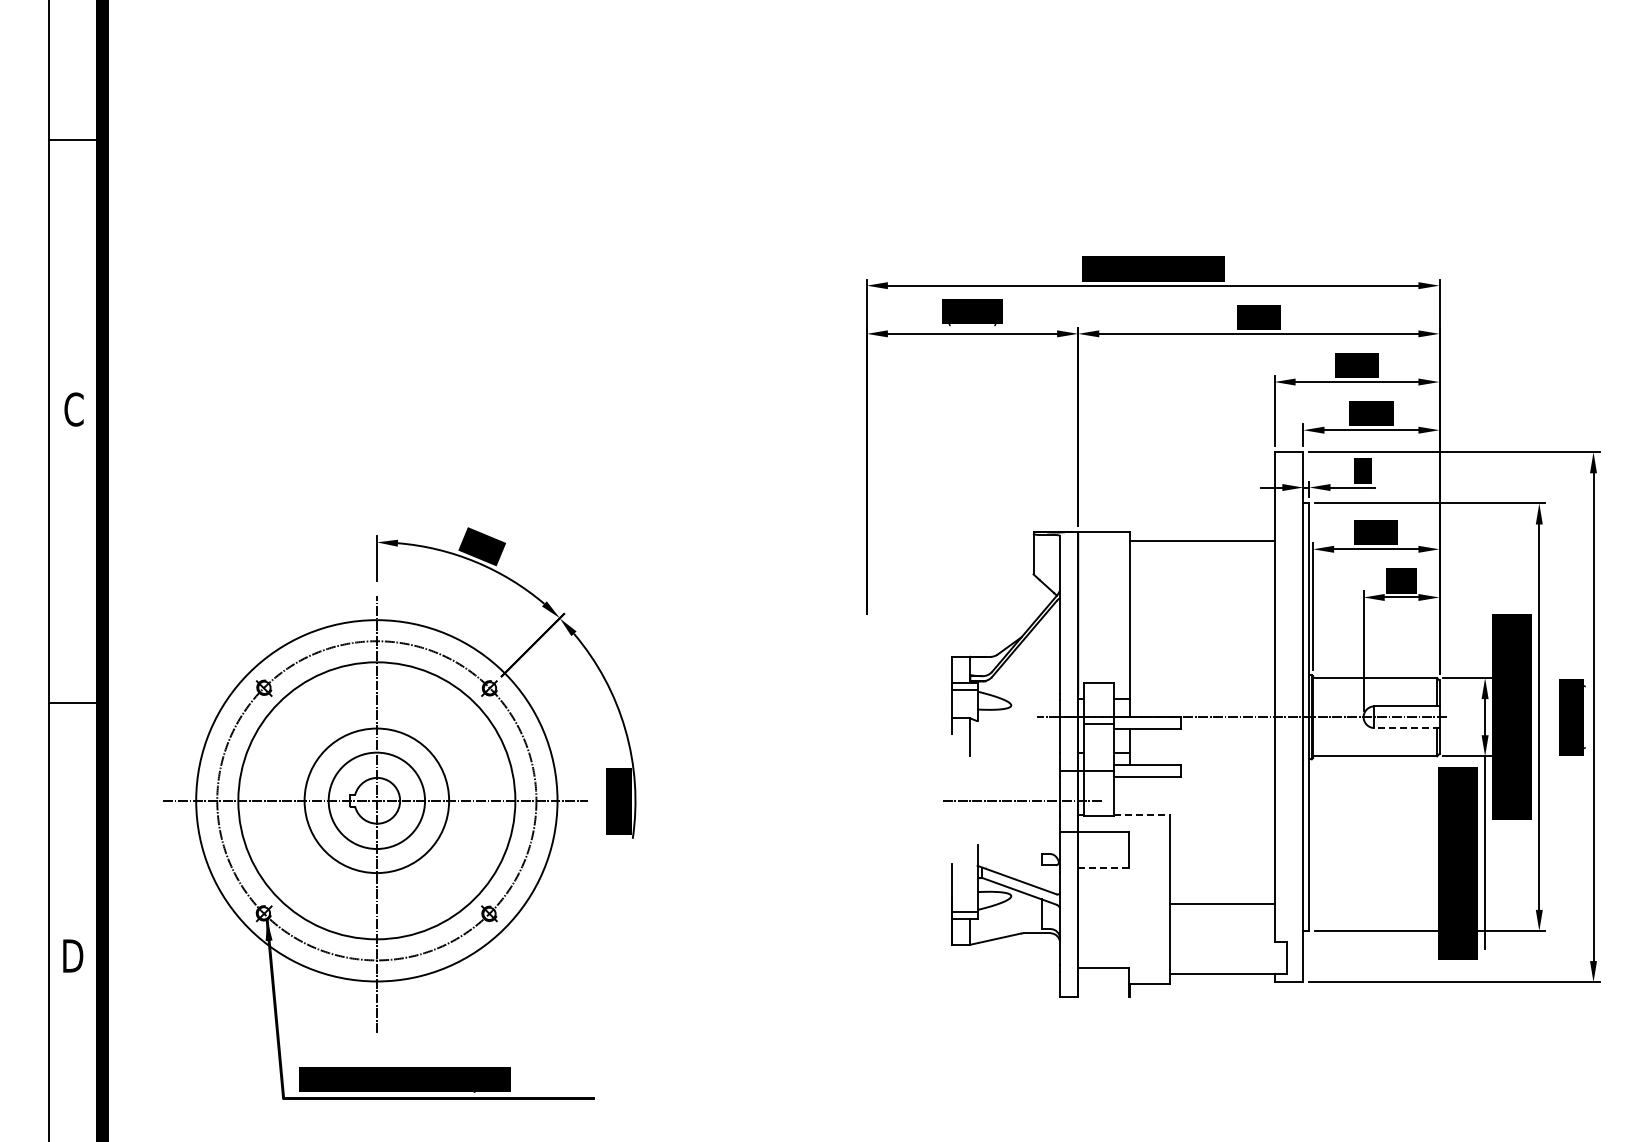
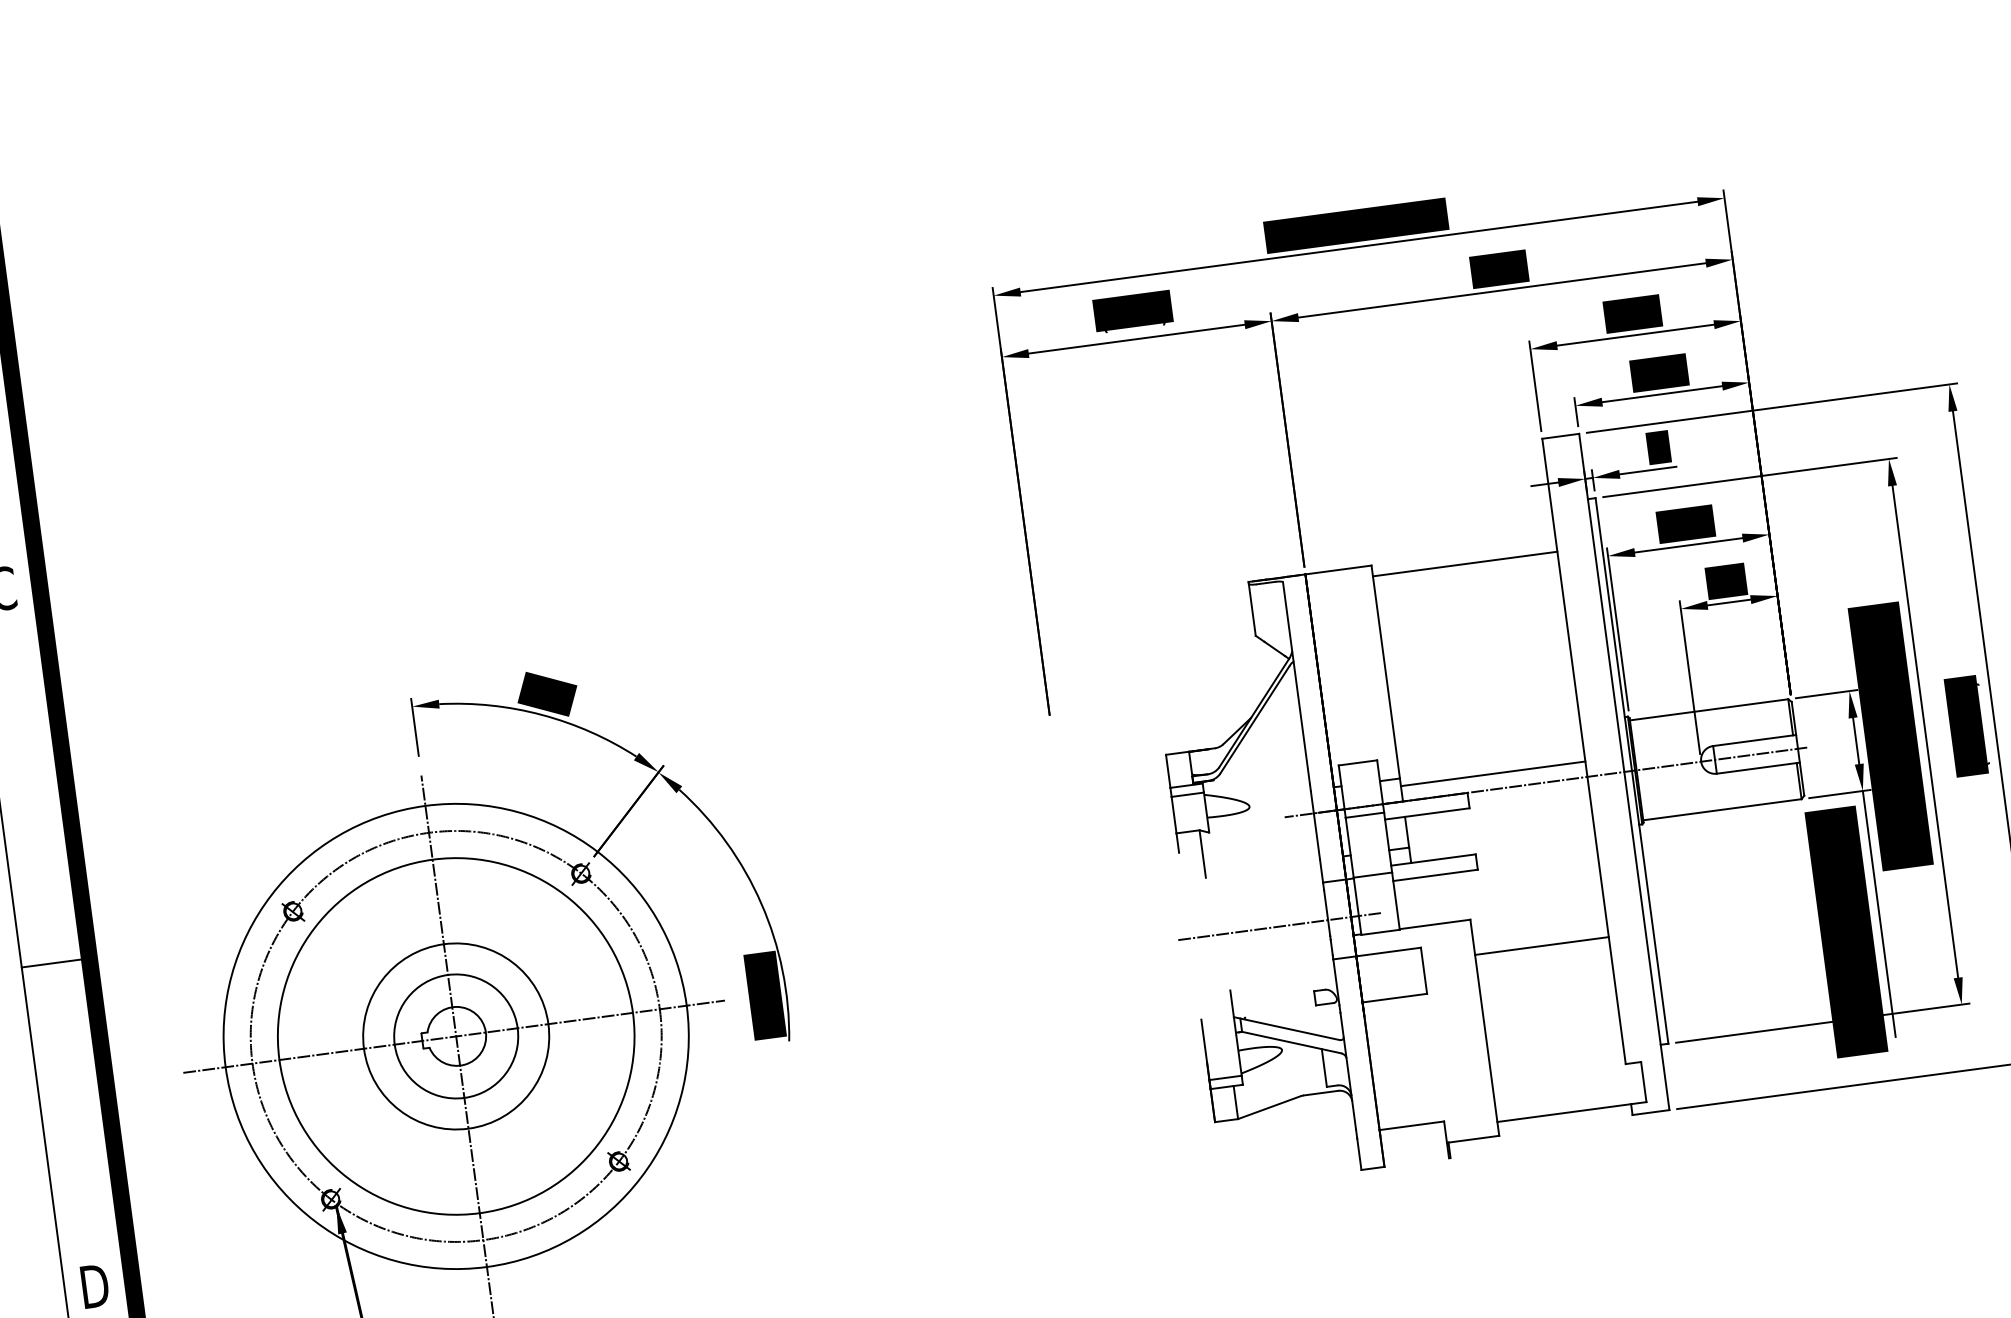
line: (1201, 705) -> (1492, 774), added
line: (1406, 728) -> (1757, 768), dashed -> solid
line: (1142, 815) -> (1435, 924), dashed -> solid
line: (1103, 867) -> (1394, 997), dashed -> solid
line: (1221, 903) -> (1541, 945), moved

